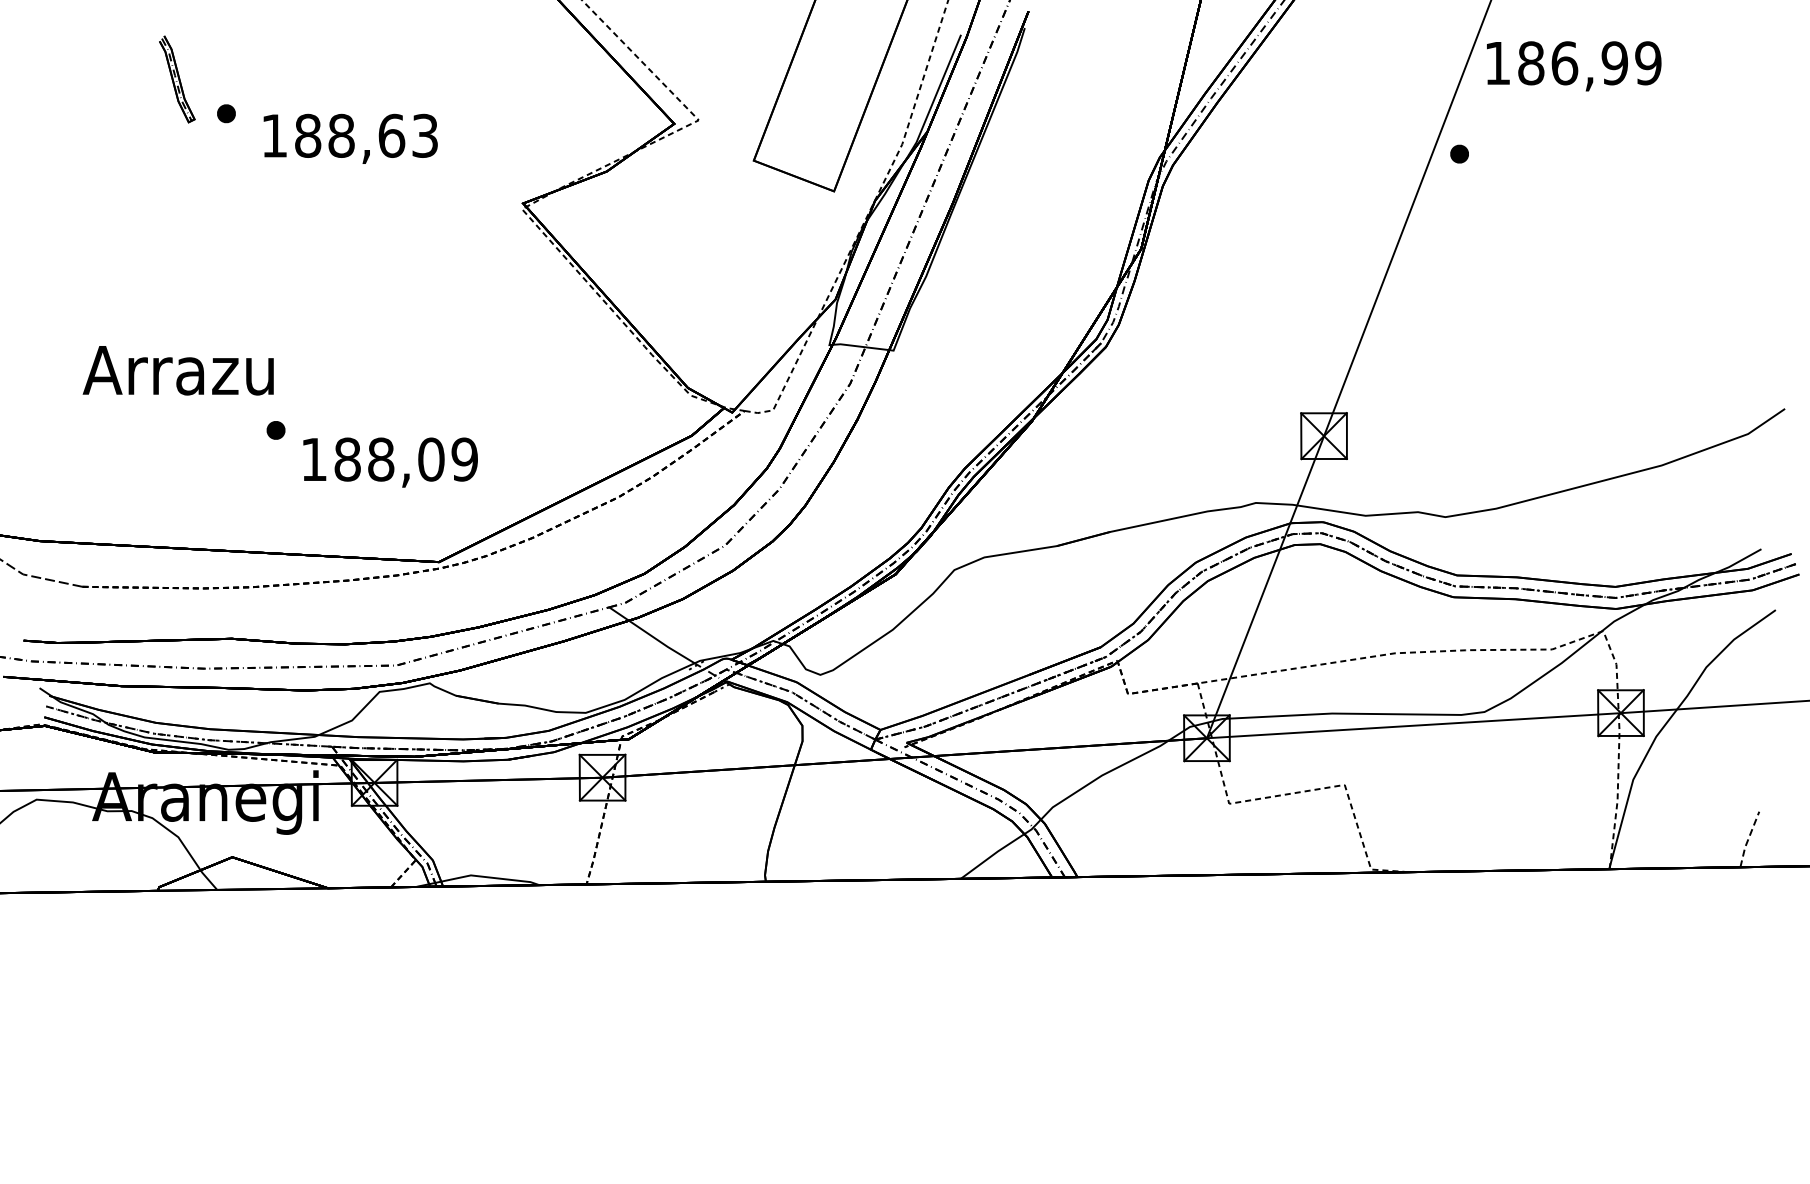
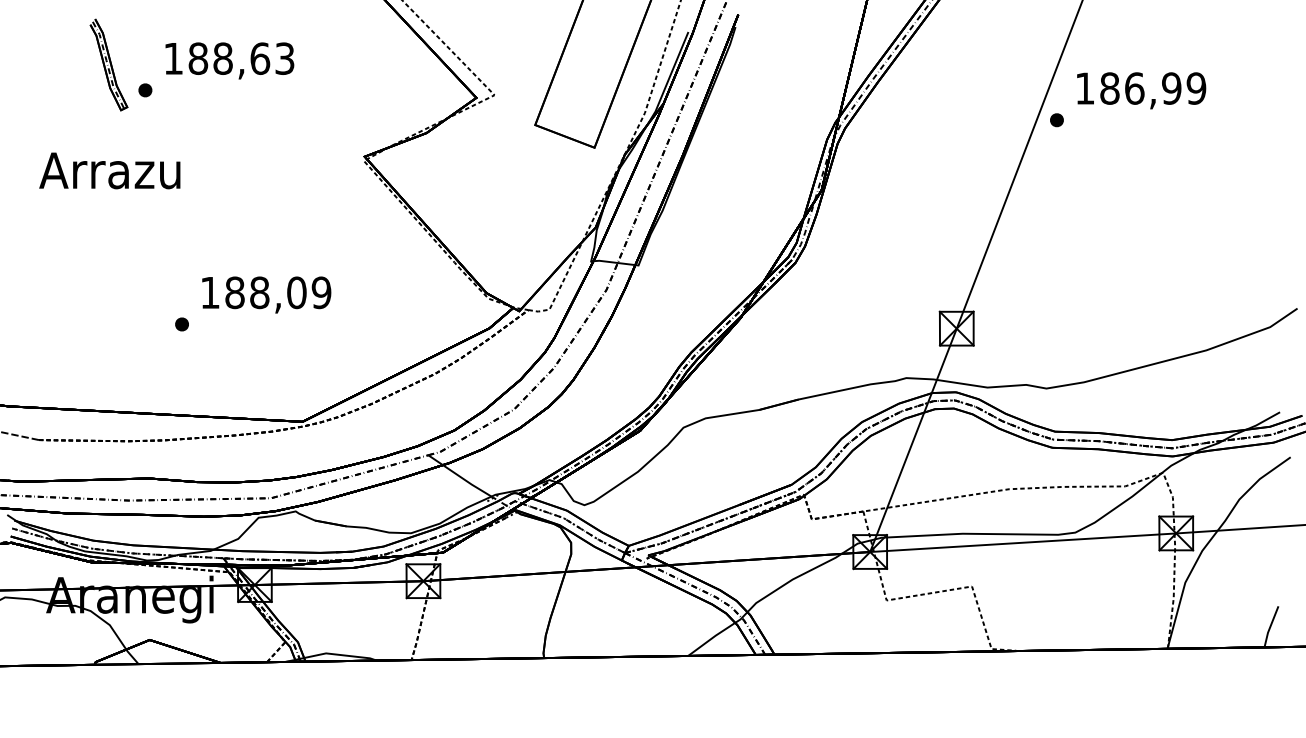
text: (1574, 66) -> (1141, 90), moved
part: (177, 79) -> (109, 65), size x1.43
text: (350, 138) -> (229, 60), moved
text: (177, 370) -> (109, 170), moved
text: (390, 462) -> (266, 294), moved
line: (1748, 839) -> (1270, 626), dashed -> solid

